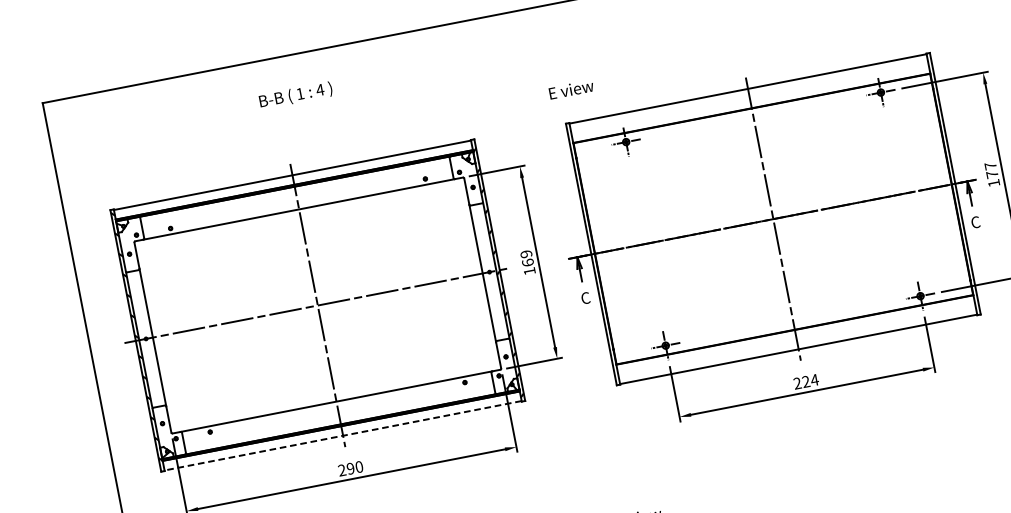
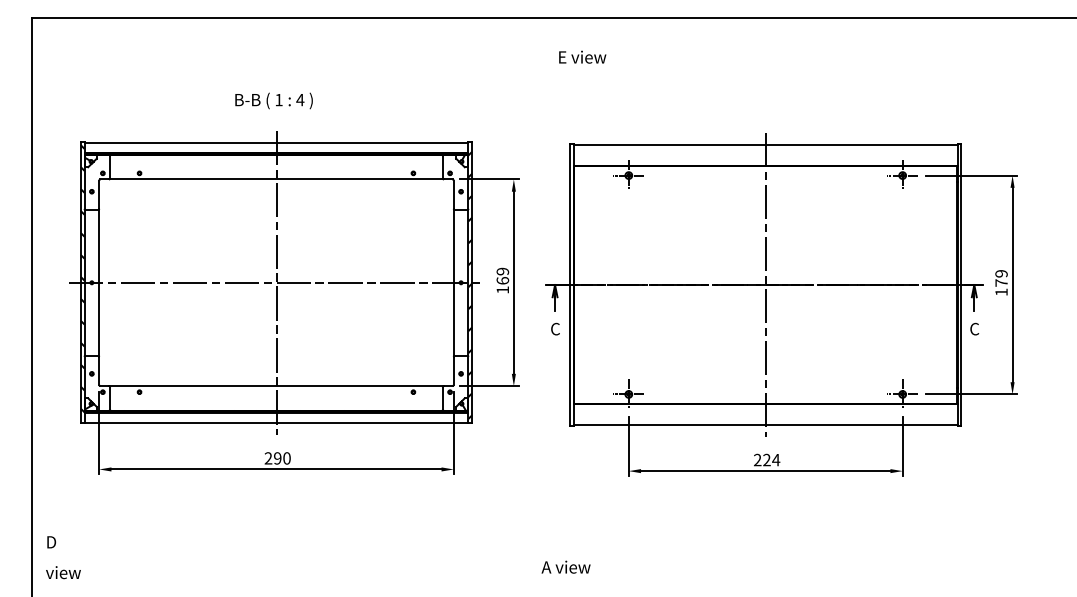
text: (571, 88) -> (582, 56), moved
text: (295, 95) -> (273, 100), moved
text: (990, 165) -> (1001, 273), 177 -> 179
line: (343, 435) -> (276, 422), dashed -> solid

